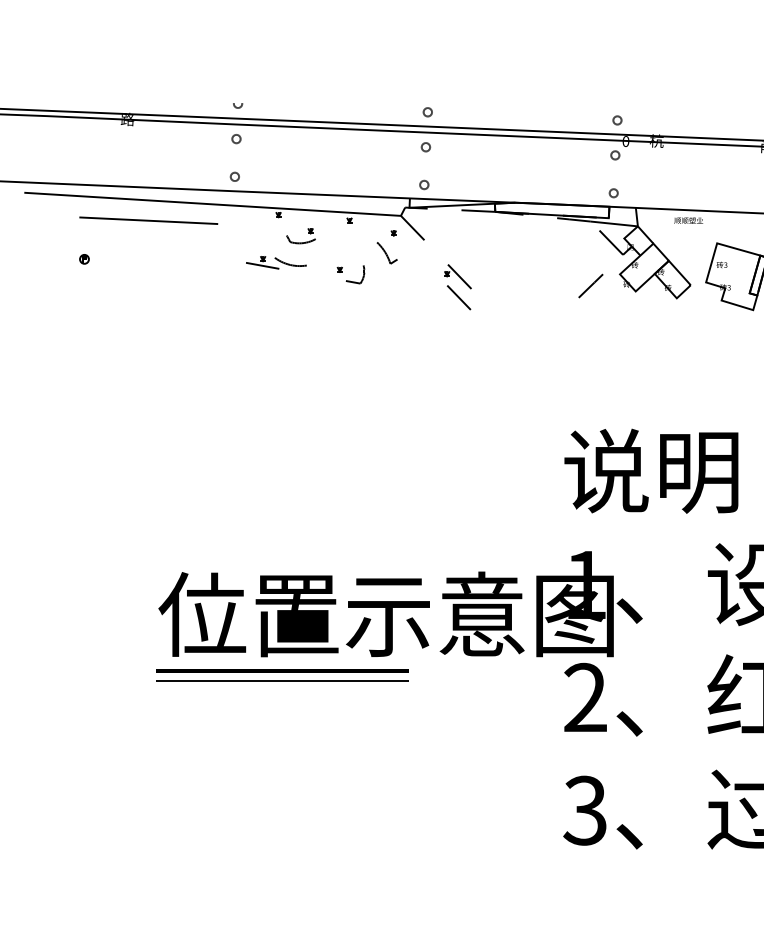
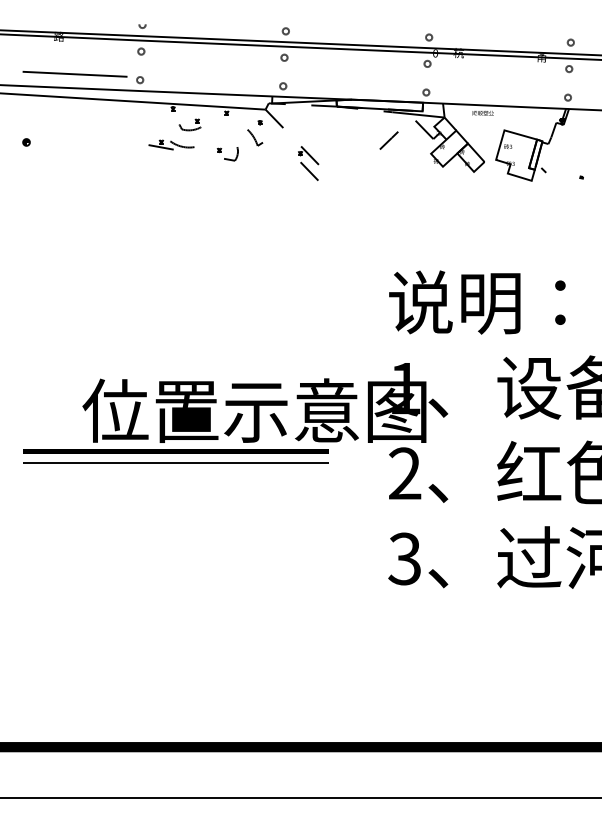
line: (147, 219) -> (74, 73), moved
line: (590, 285) -> (388, 140), moved
part: (283, 675) -> (176, 456), size x1.6

